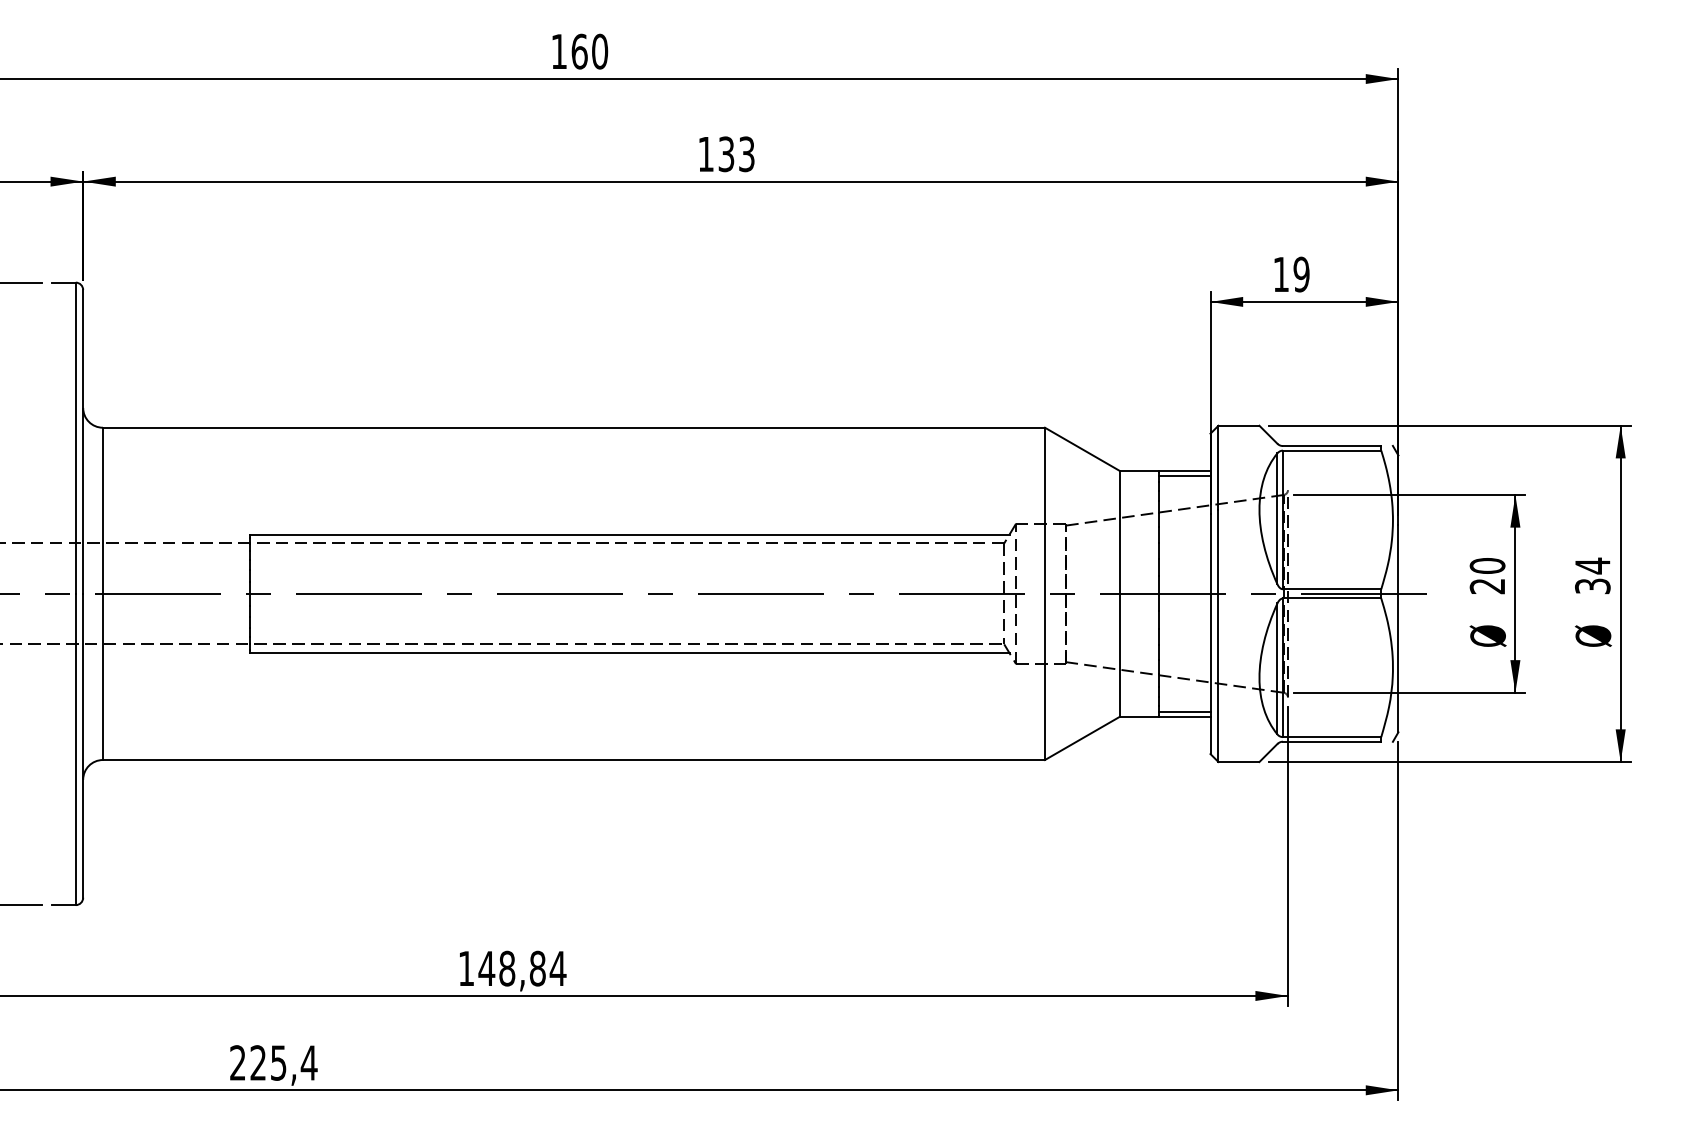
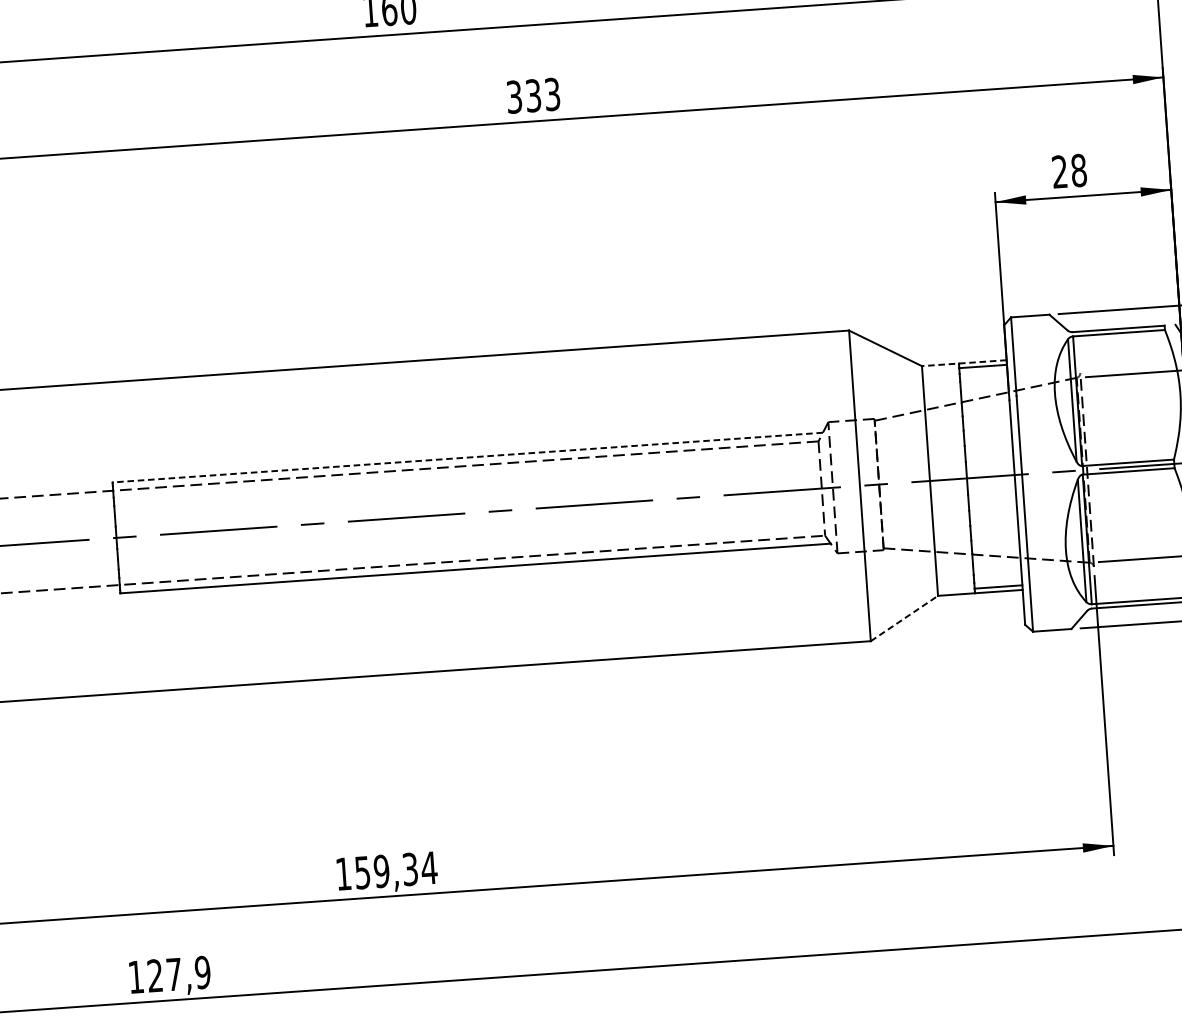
text: (705, 154) -> (513, 97), 133 -> 333
text: (1291, 274) -> (1069, 171), 19 -> 28
line: (1164, 471) -> (963, 363), solid -> dashed
line: (629, 534) -> (467, 457), solid -> dashed
line: (1082, 738) -> (904, 618), solid -> dashed
text: (511, 968) -> (385, 870), 148,84 -> 159,34
text: (273, 1062) -> (169, 974), 225,4 -> 127,9

